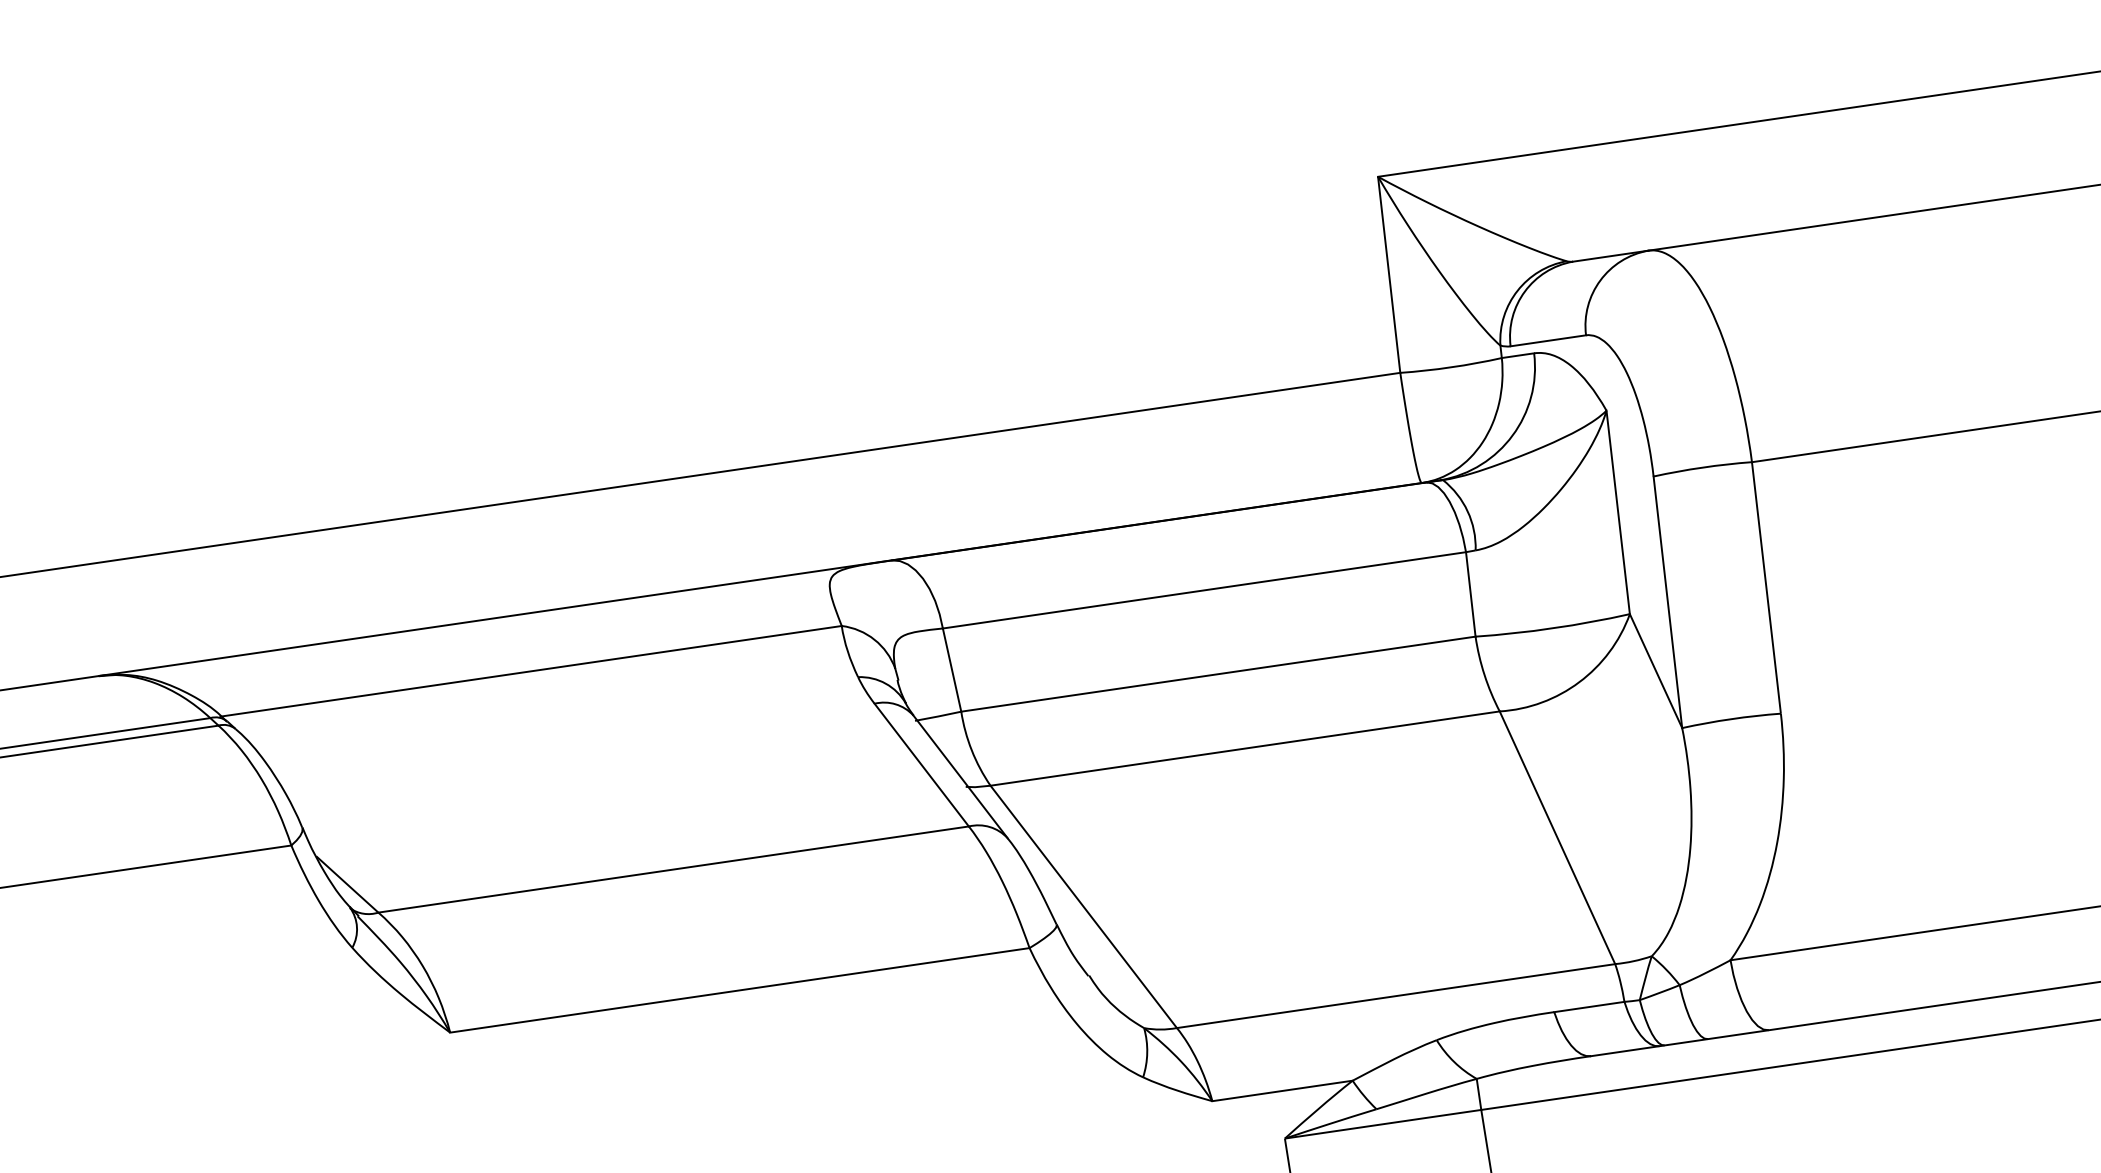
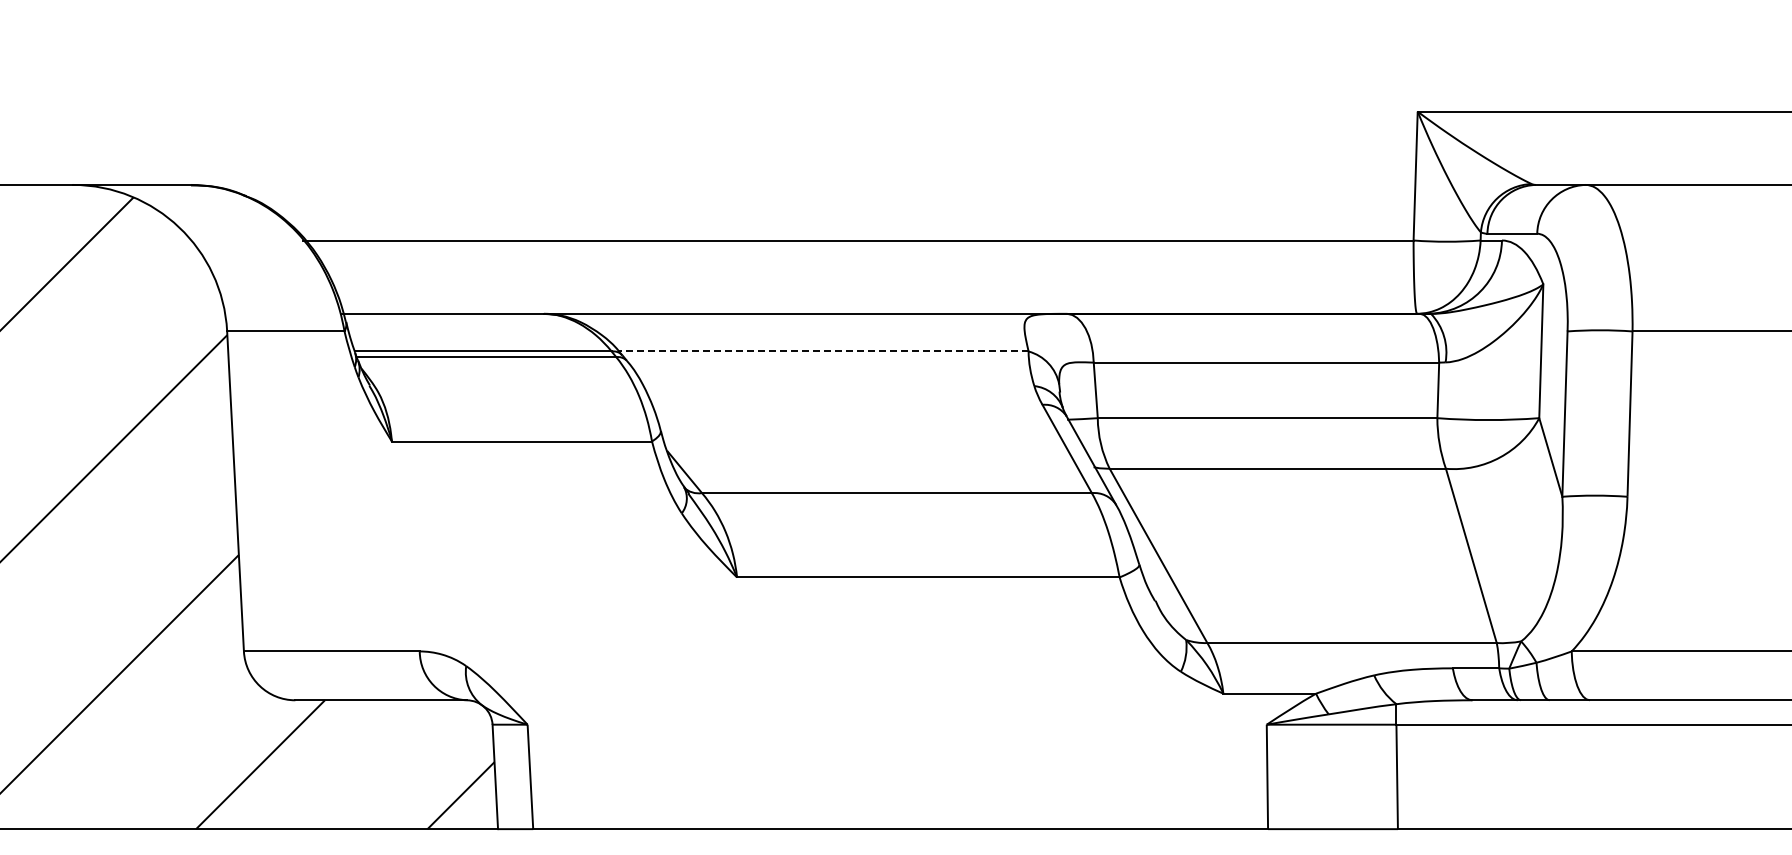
line: (529, 671) -> (822, 351), solid -> dashed

